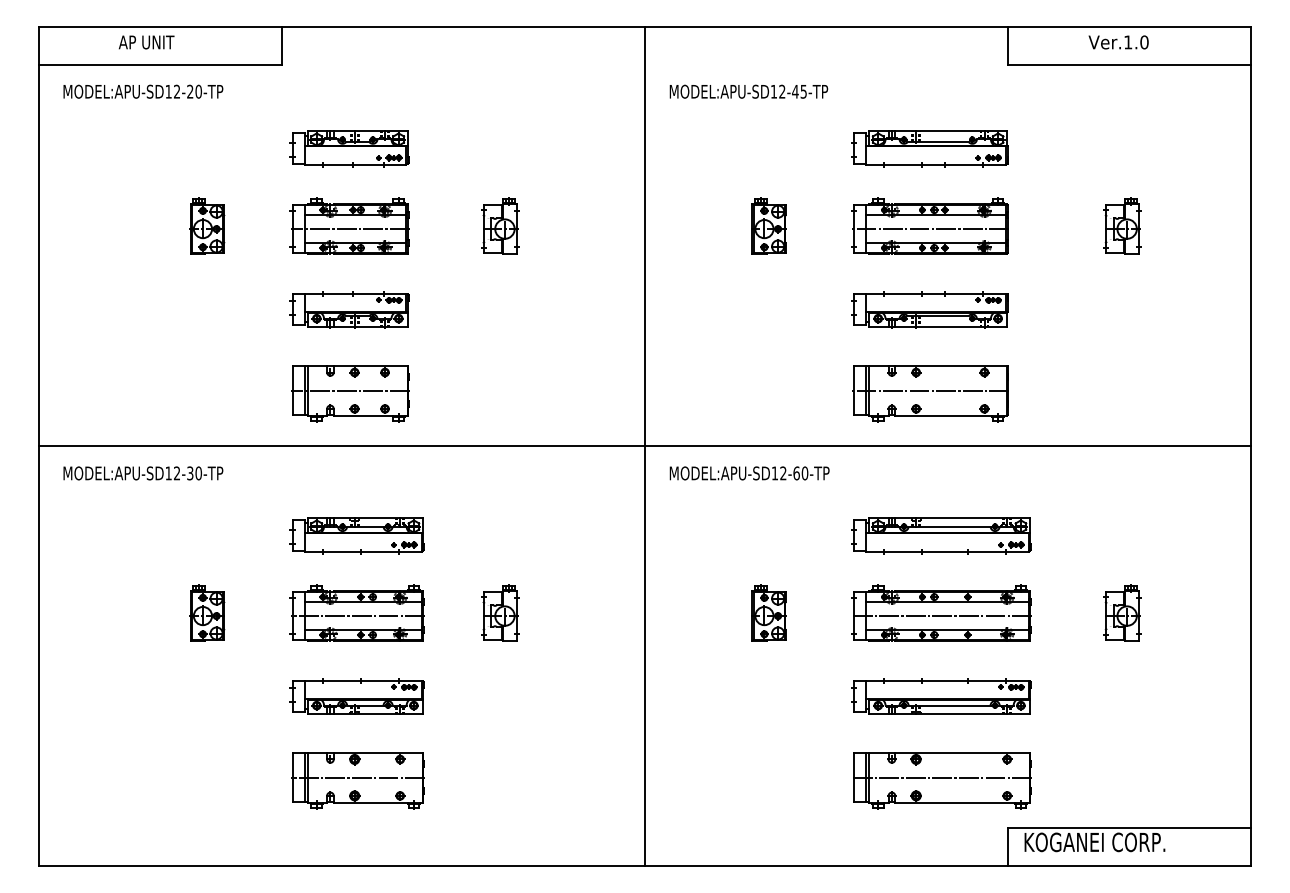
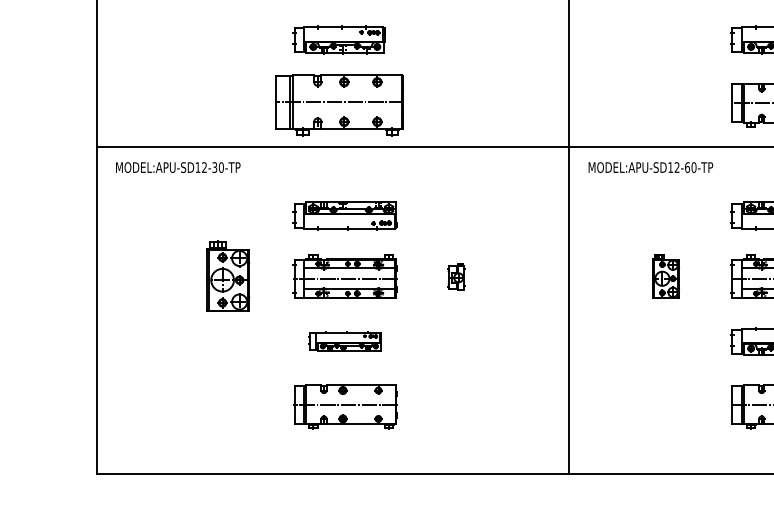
part: (350, 393) -> (339, 105), size x1.4
part: (207, 612) -> (228, 276), size x1.6
part: (500, 612) -> (456, 276), size x0.6
part: (356, 696) -> (344, 341), size x0.7

